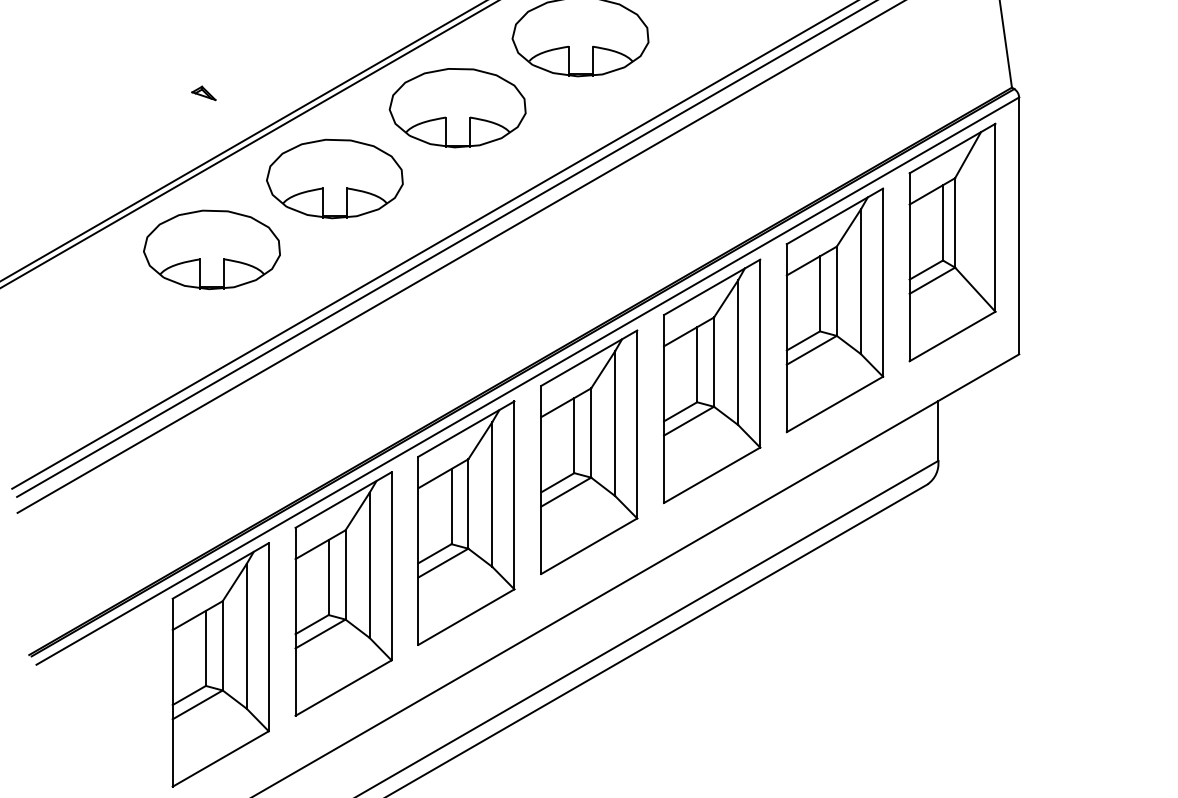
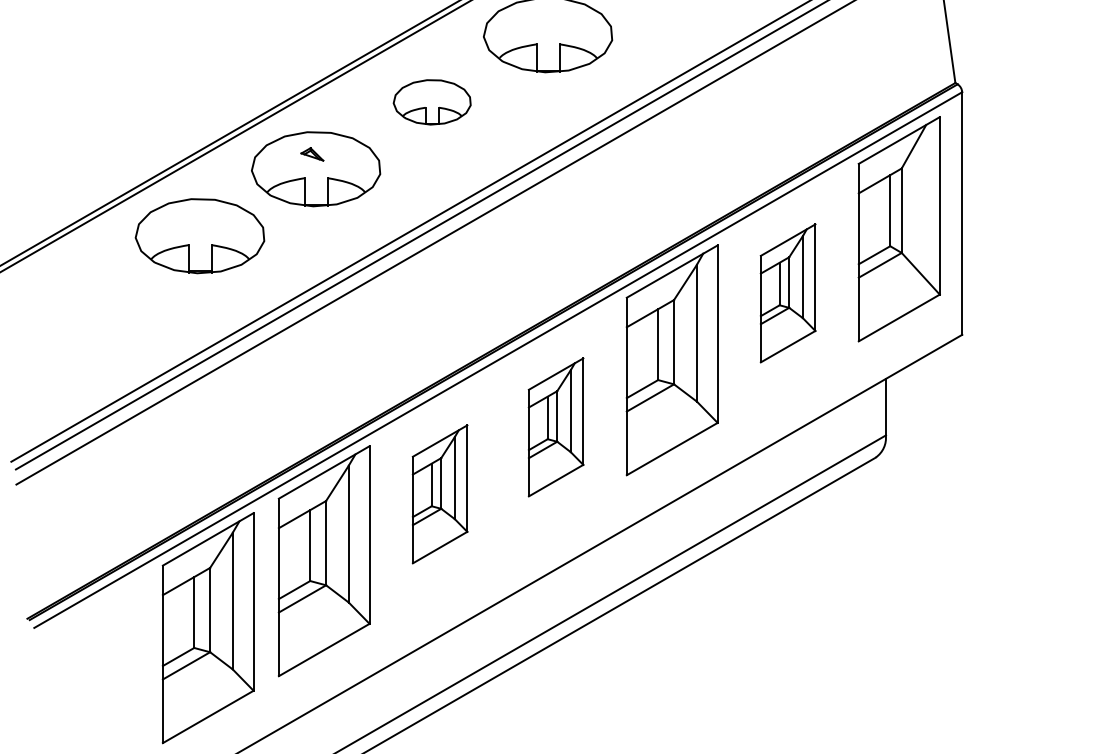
part: (204, 93) -> (312, 154), moved
part: (458, 108) -> (432, 102), size x0.6
part: (834, 310) -> (787, 293), size x0.6
part: (588, 452) -> (555, 427), size x0.6
part: (465, 523) -> (439, 494), size x0.6

